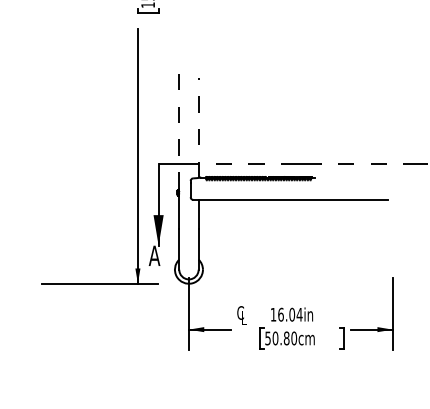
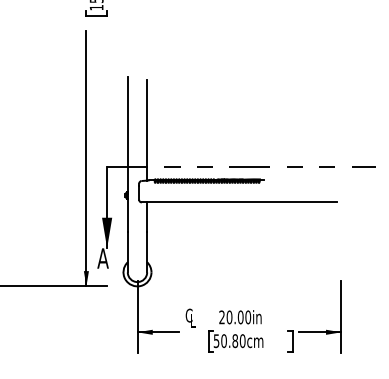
line: (198, 127) -> (147, 130), dashed -> solid
line: (179, 131) -> (128, 134), dashed -> solid
text: (286, 314) -> (235, 317), 16.04in -> 20.00in

